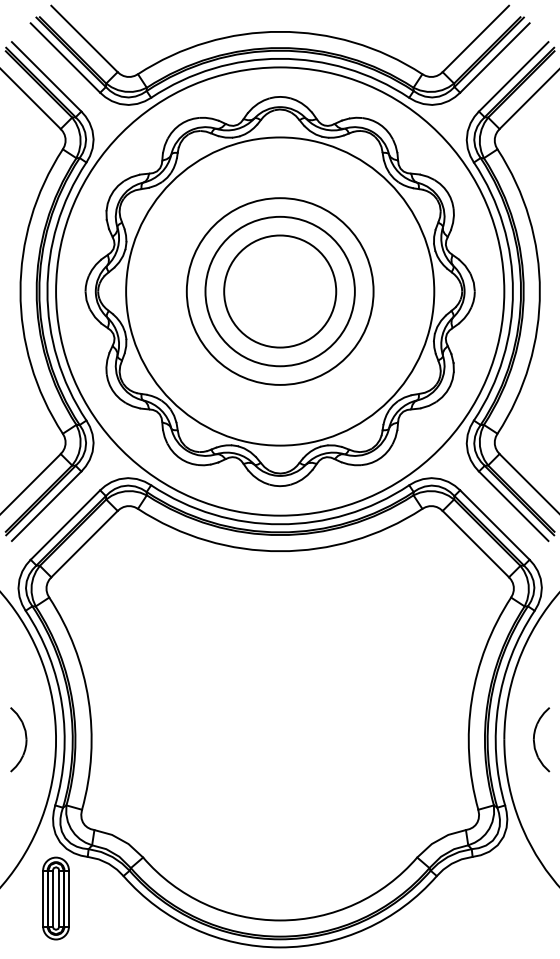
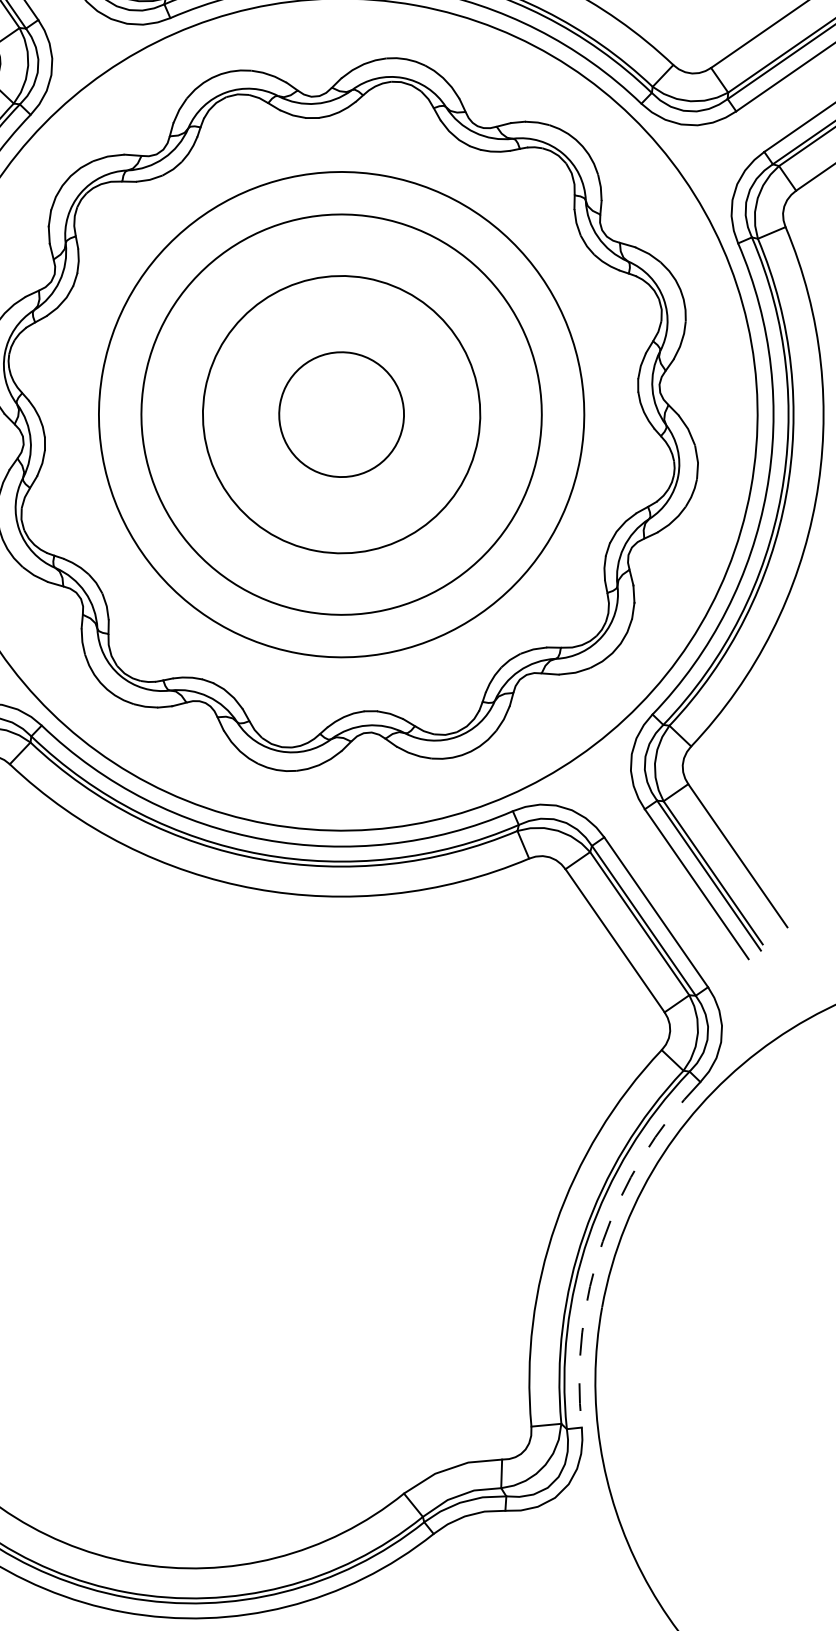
circle: (279, 291) -> (340, 414), size x1.4
circle: (280, 291) -> (342, 414), size x0.6
circle: (280, 291) -> (342, 414), size x0.7
arc: (498, 704) -> (603, 1241), solid -> dashed
part: (534, 739) -> (657, 1316), removed

